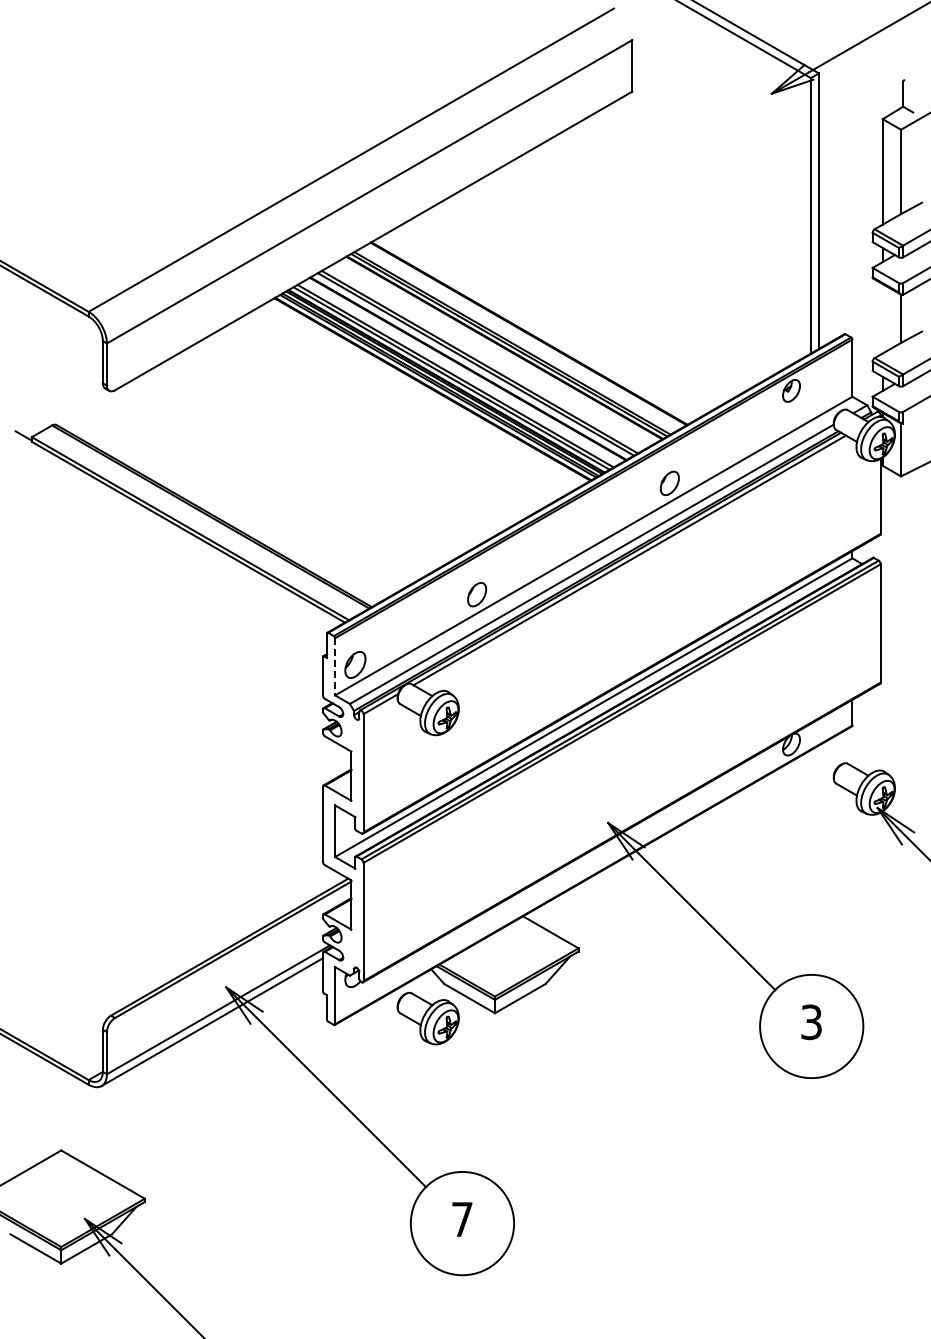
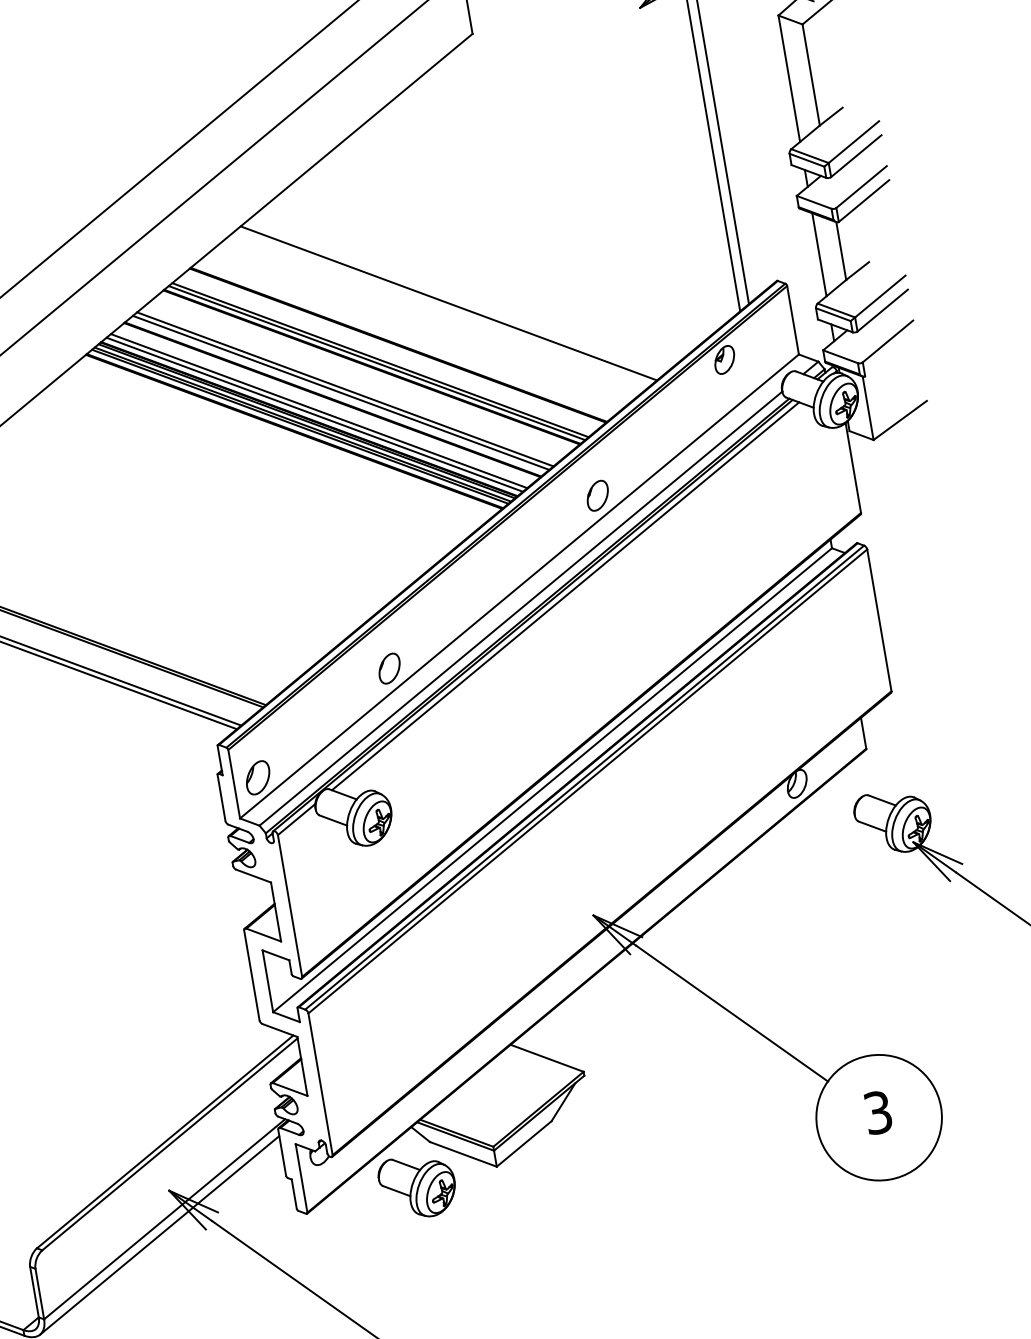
line: (575, 306) -> (448, 303), added
line: (882, 318) -> (818, 254), added
line: (335, 666) -> (234, 783), dashed -> solid

